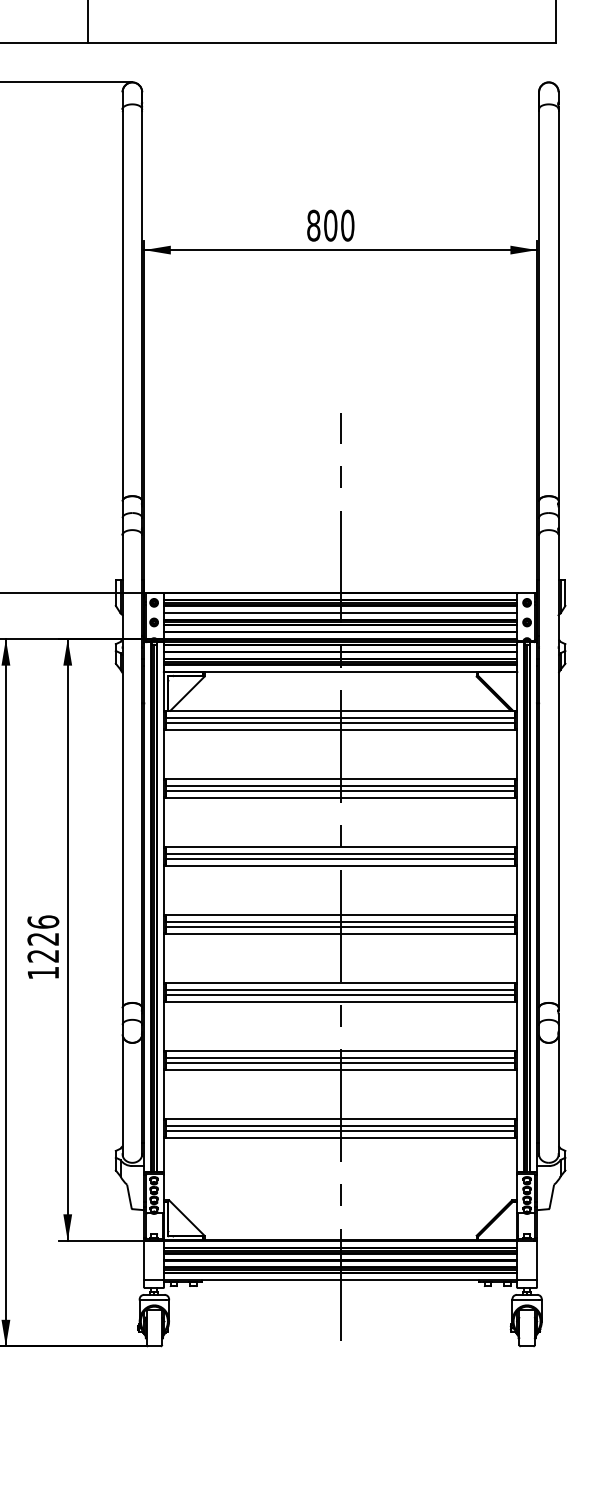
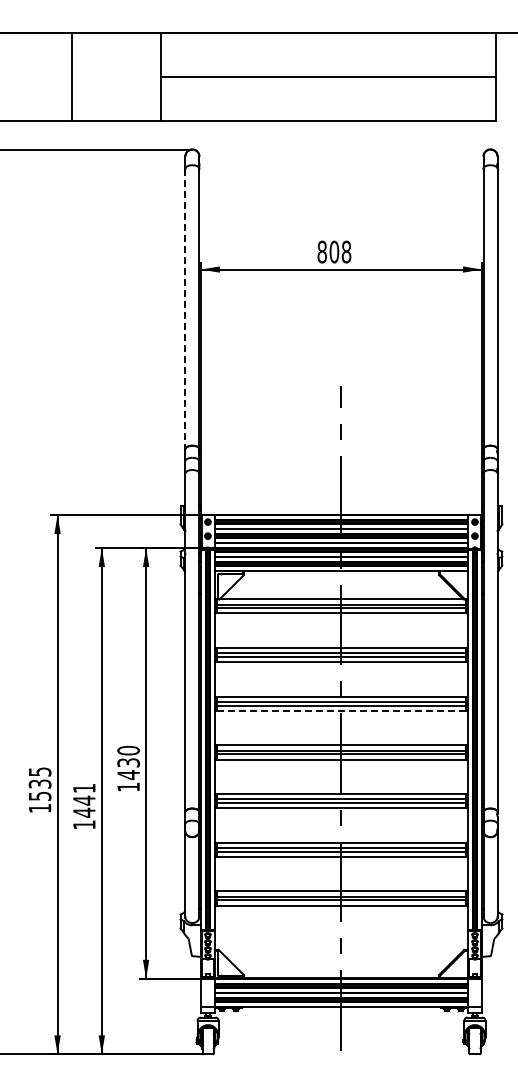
text: (347, 226) -> (346, 252), 800 -> 808
line: (122, 305) -> (185, 309), solid -> dashed
line: (340, 866) -> (341, 710), solid -> dashed
text: (43, 938) -> (128, 762), 1226 -> 1430

